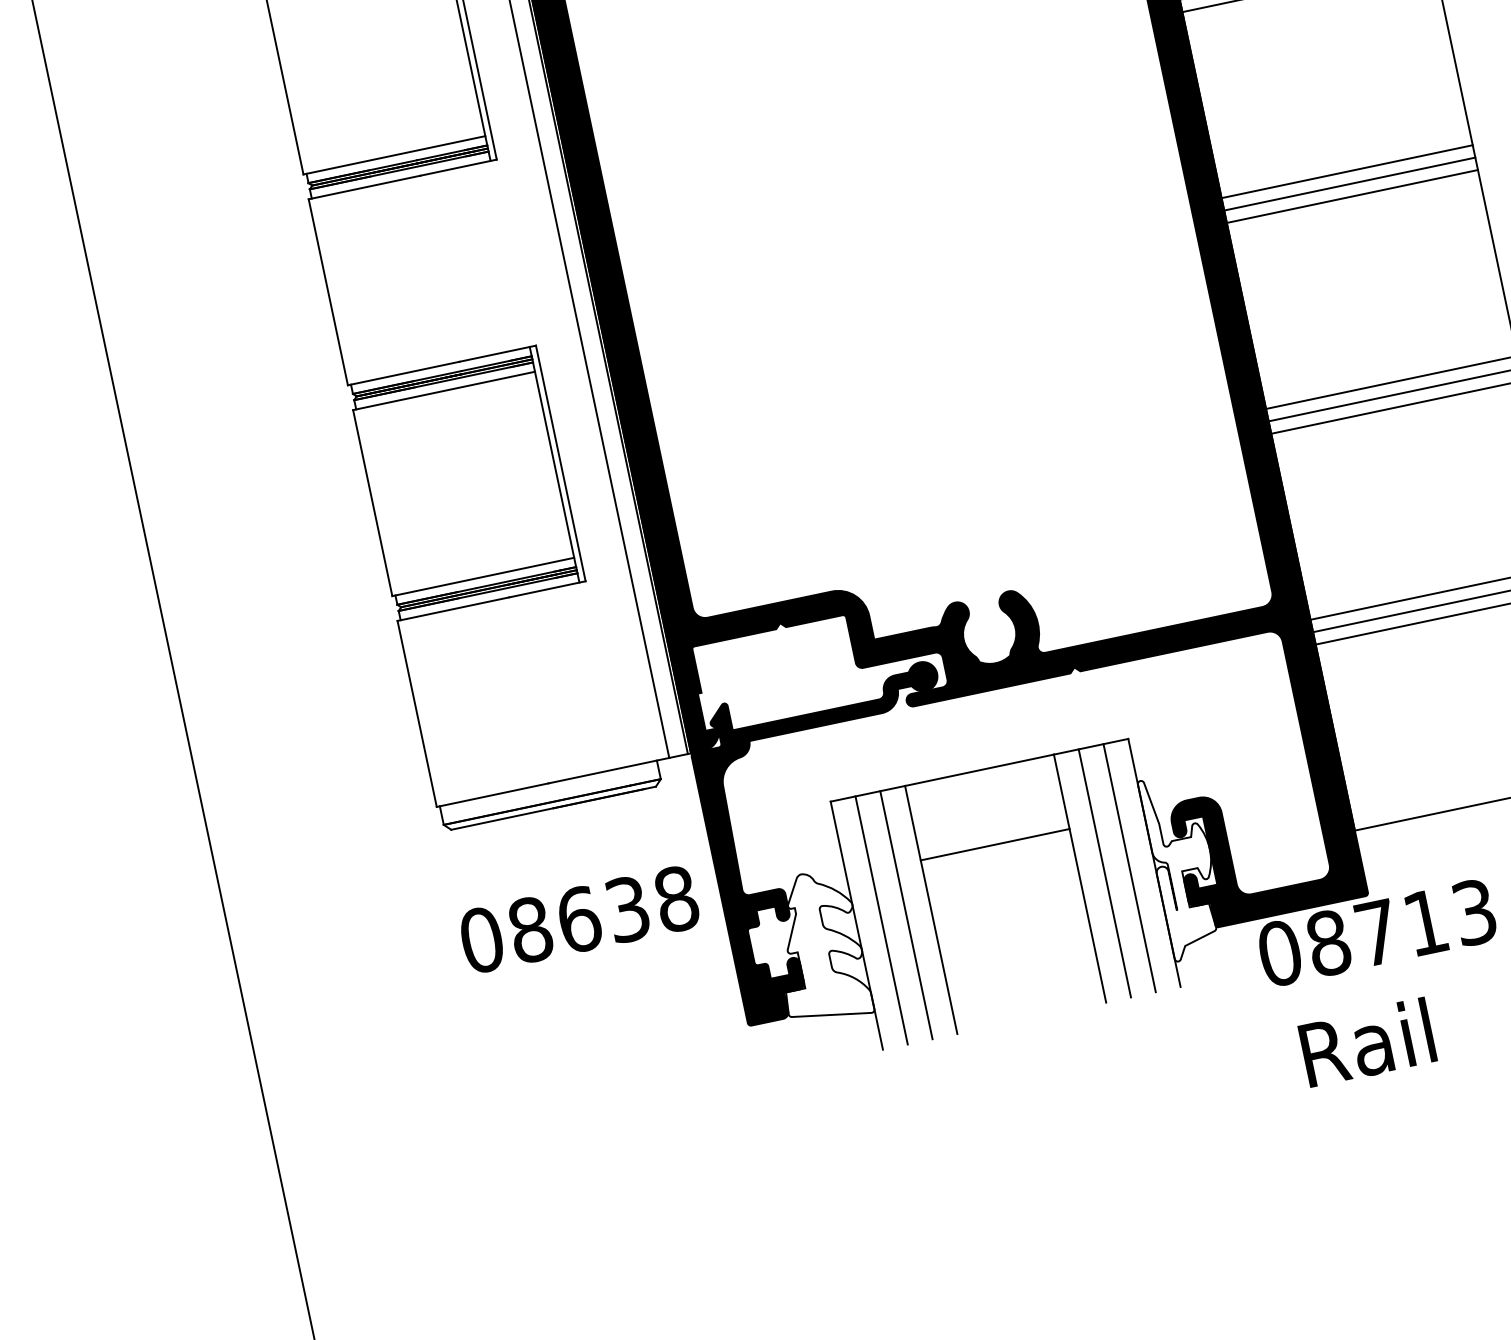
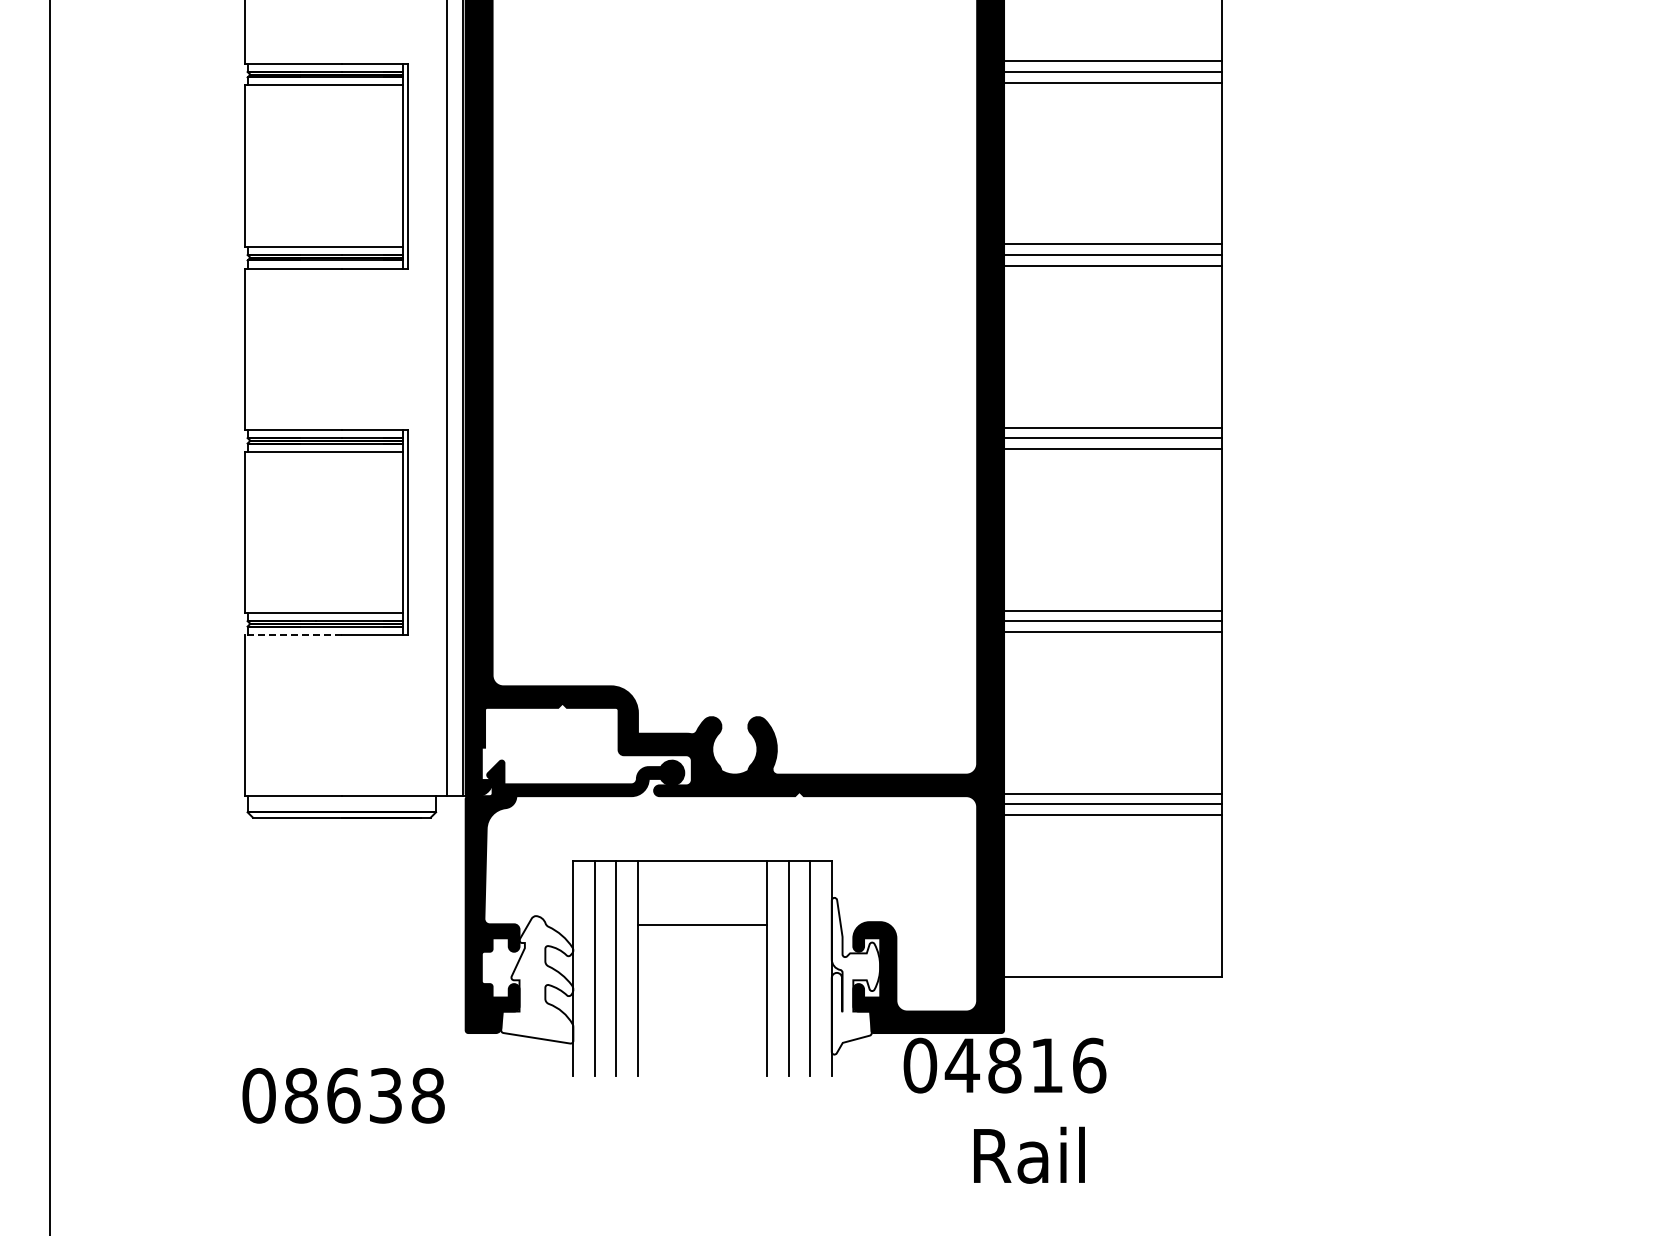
line: (452, 609) -> (292, 634), solid -> dashed
text: (579, 919) -> (343, 1095), moved
text: (1401, 927) -> (1025, 1065), 08713 -> 04816
text: (1367, 1041) -> (1029, 1154), moved

